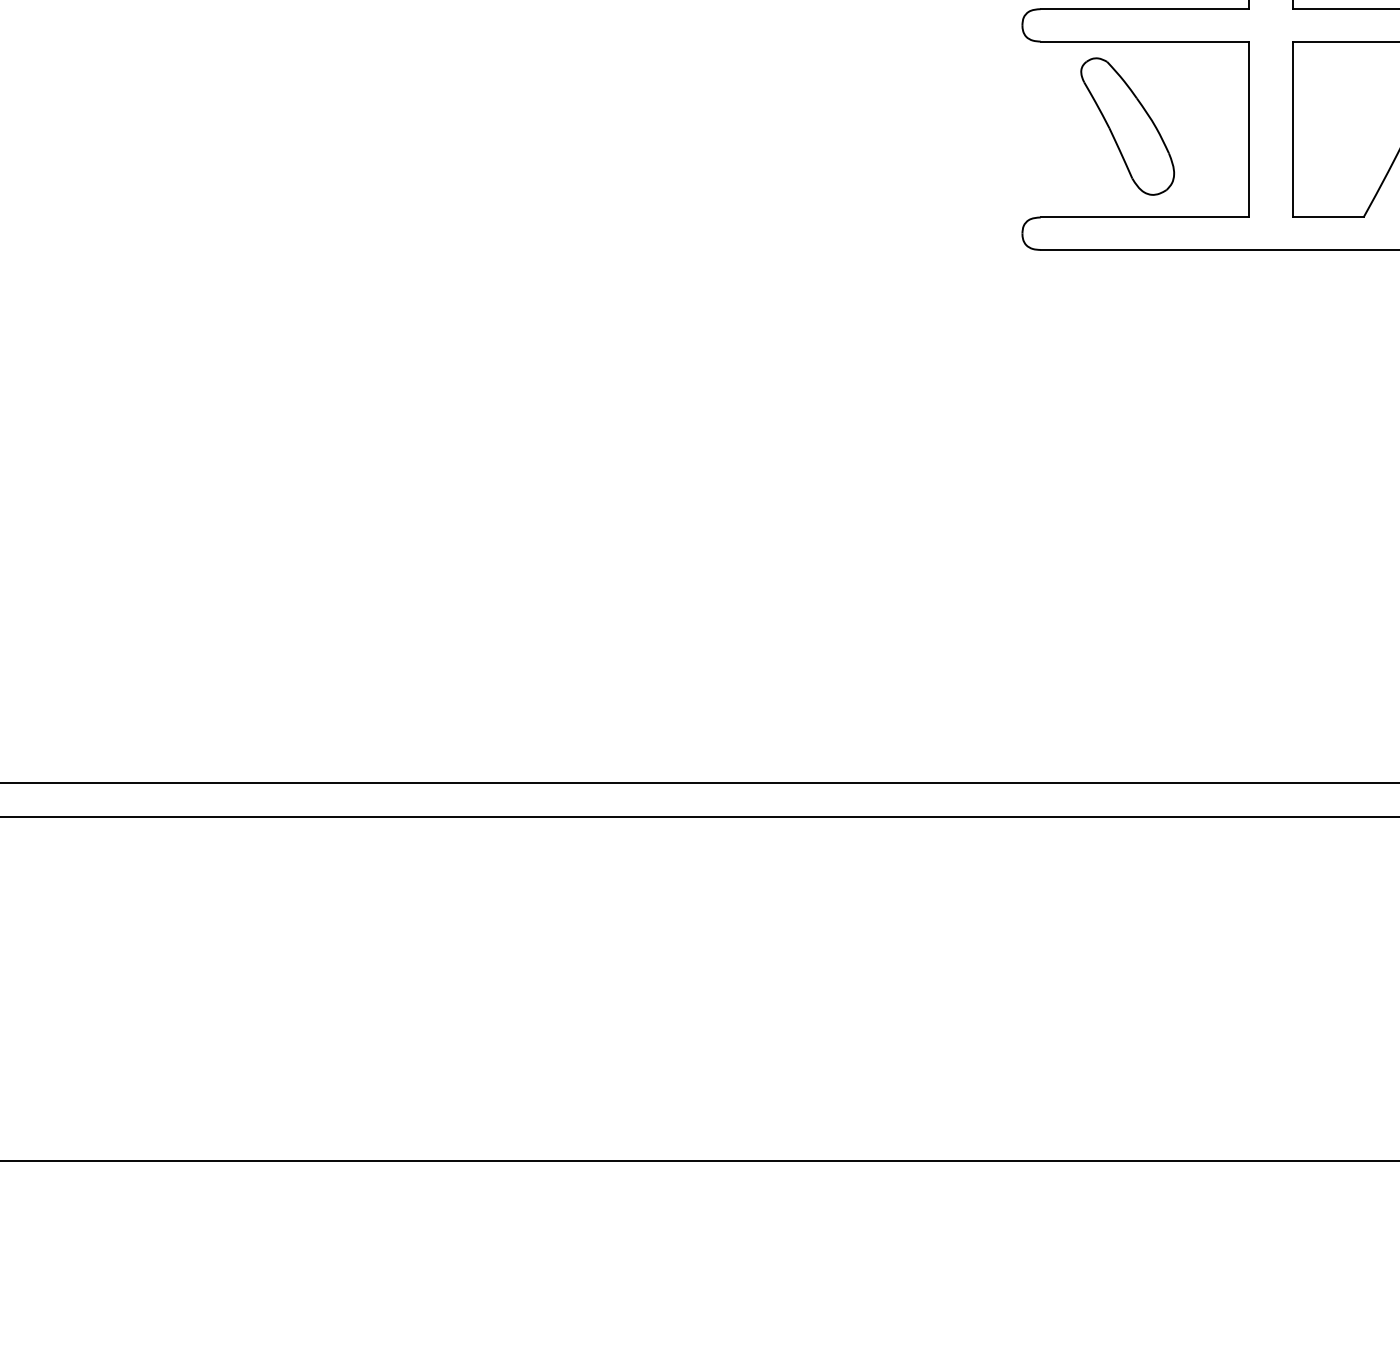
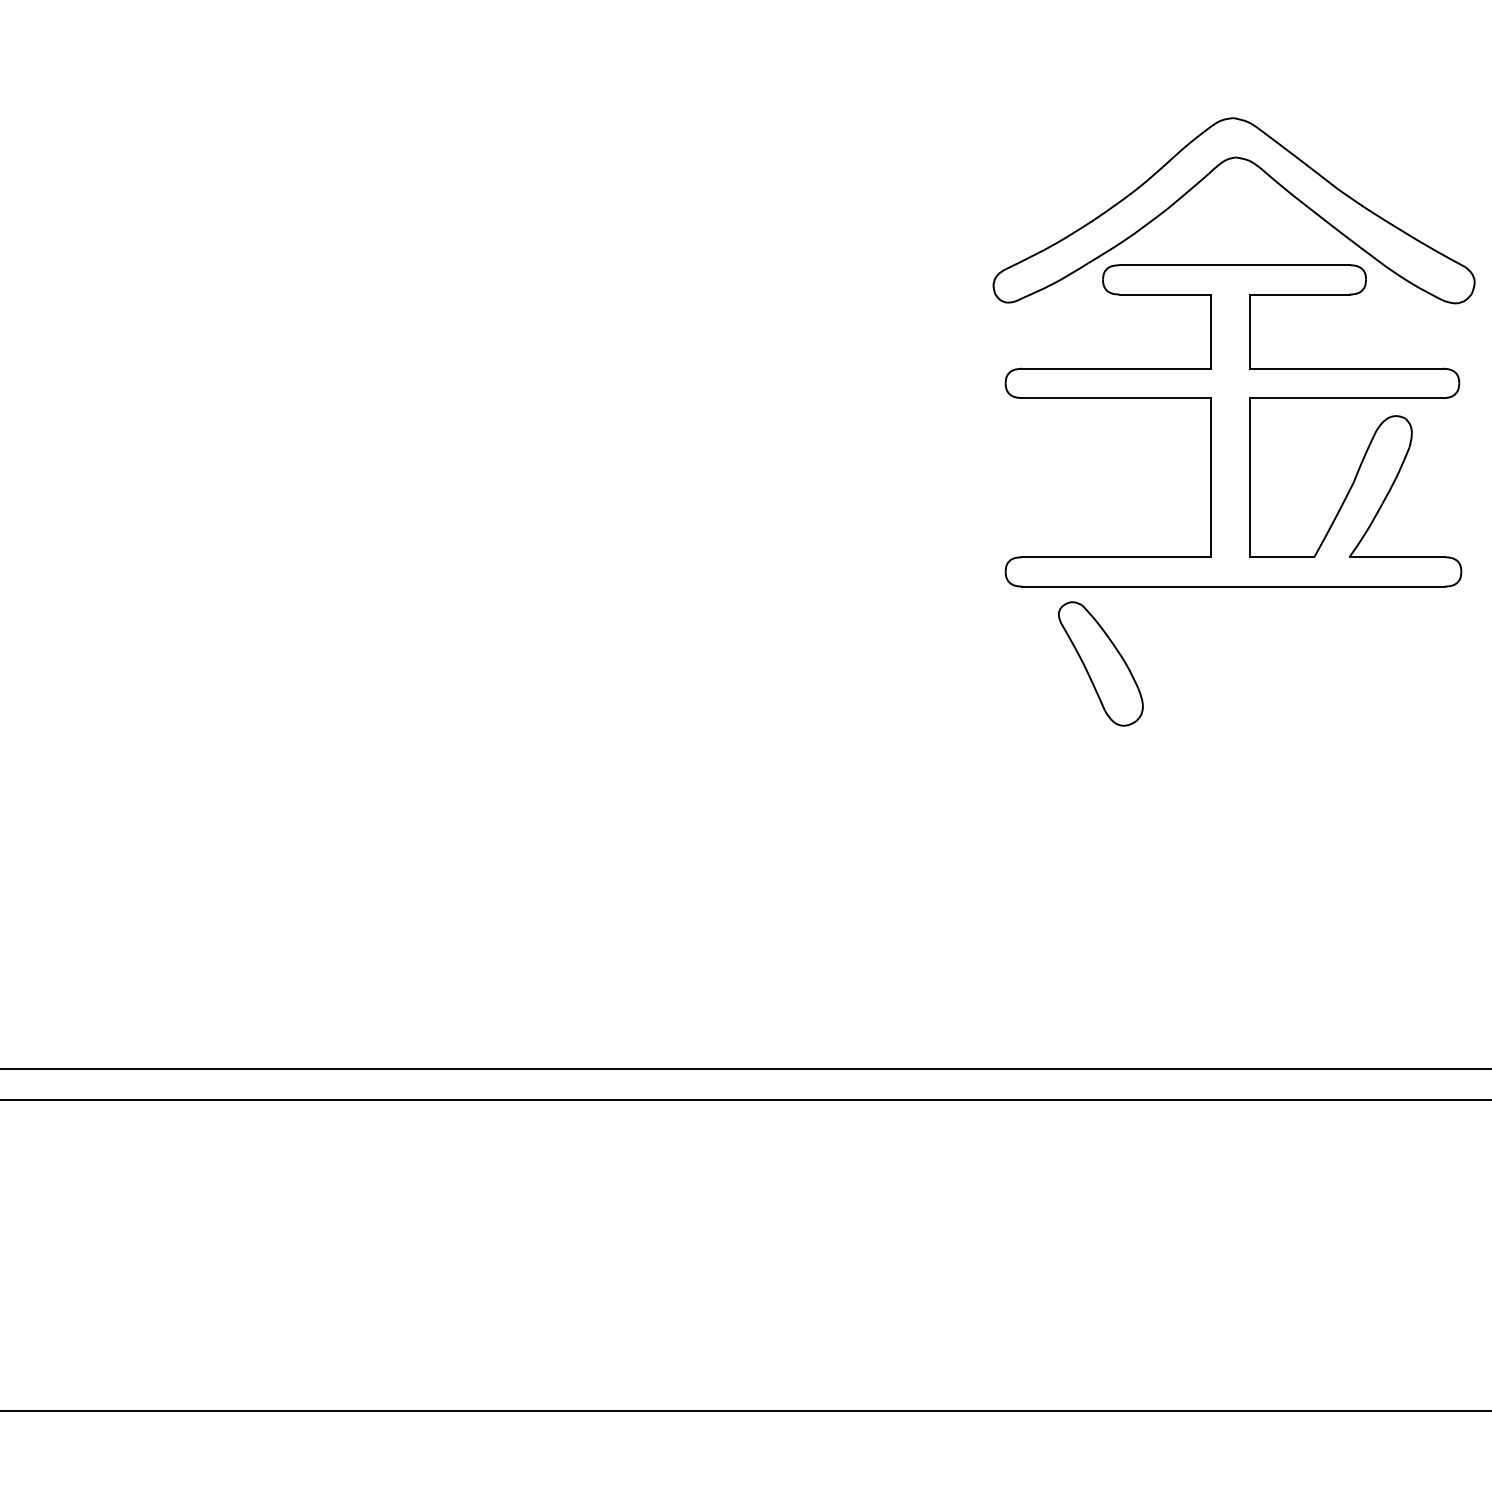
part: (1127, 126) -> (1100, 663), moved

